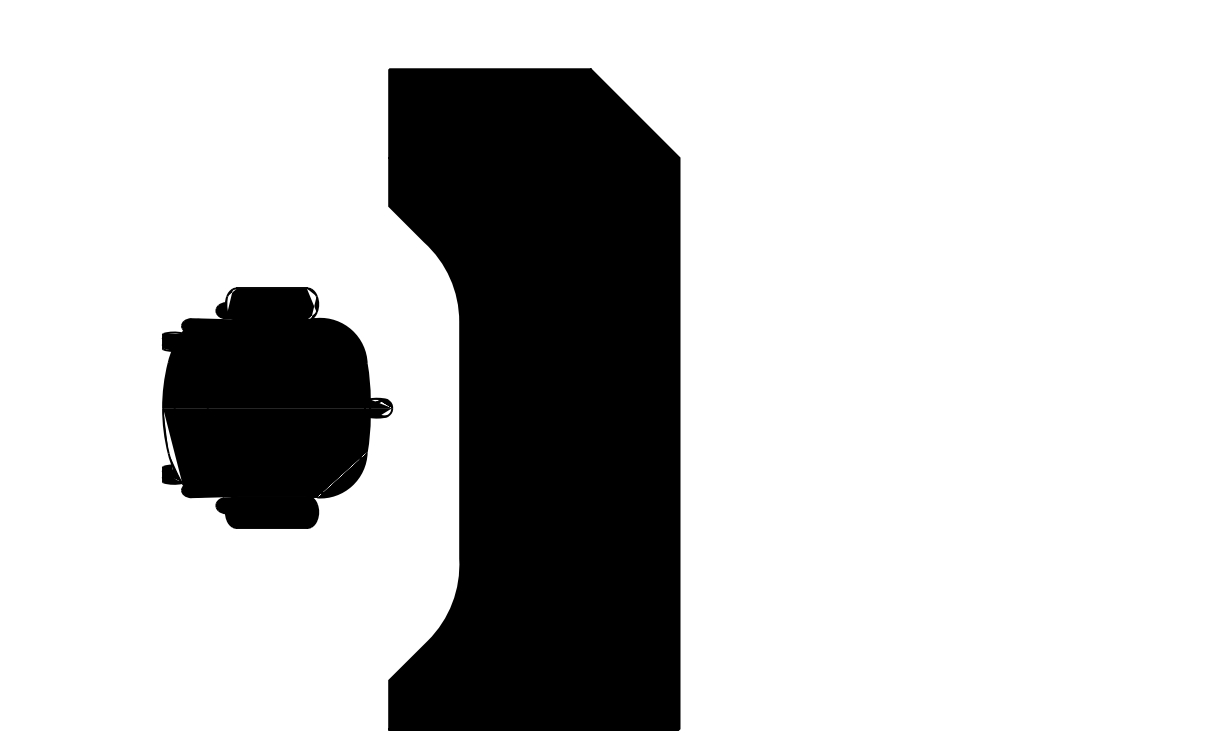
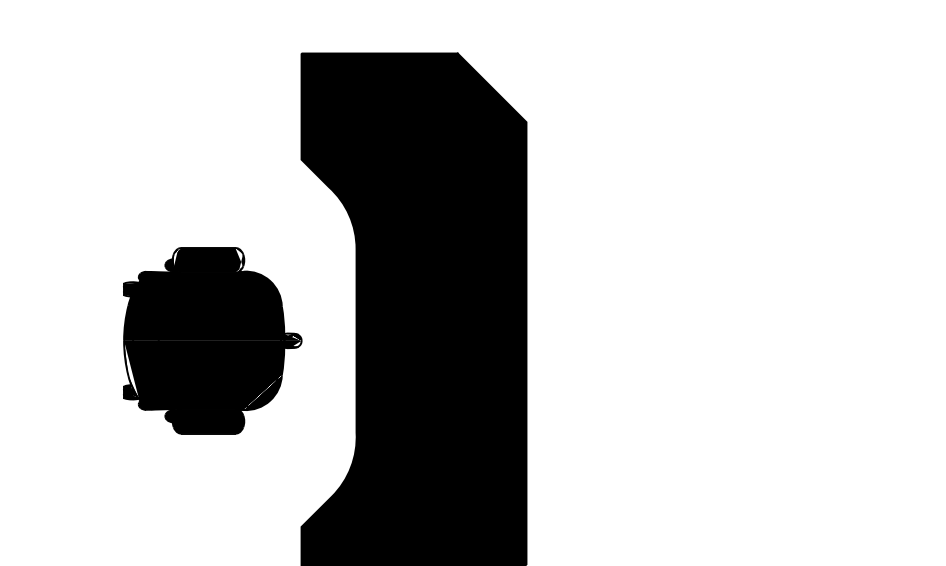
part: (277, 407) -> (212, 340), moved

